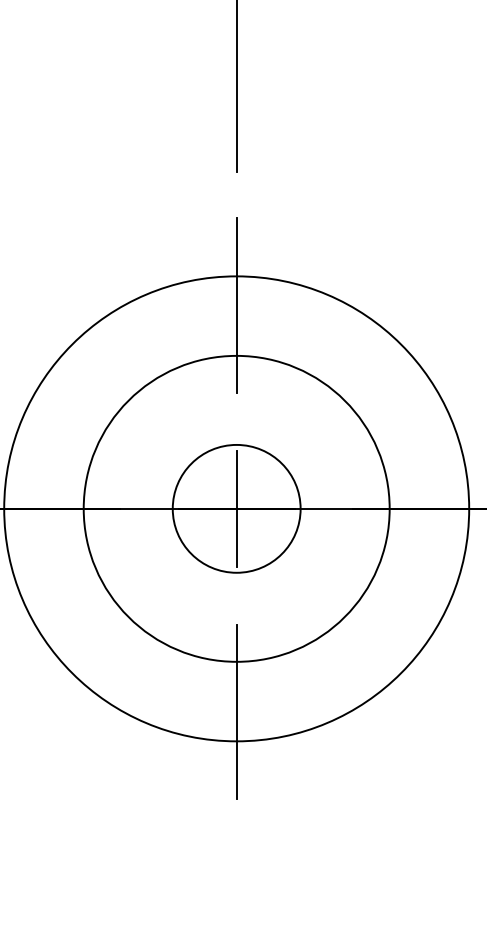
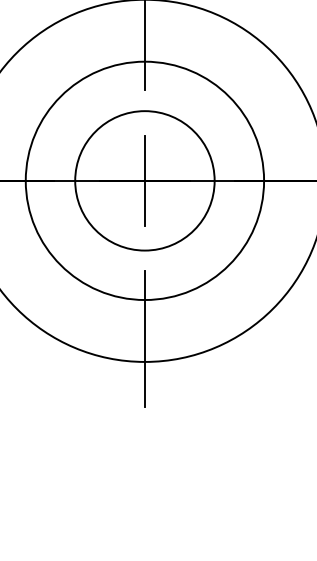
circle: (236, 508) -> (144, 180), size x1.4

